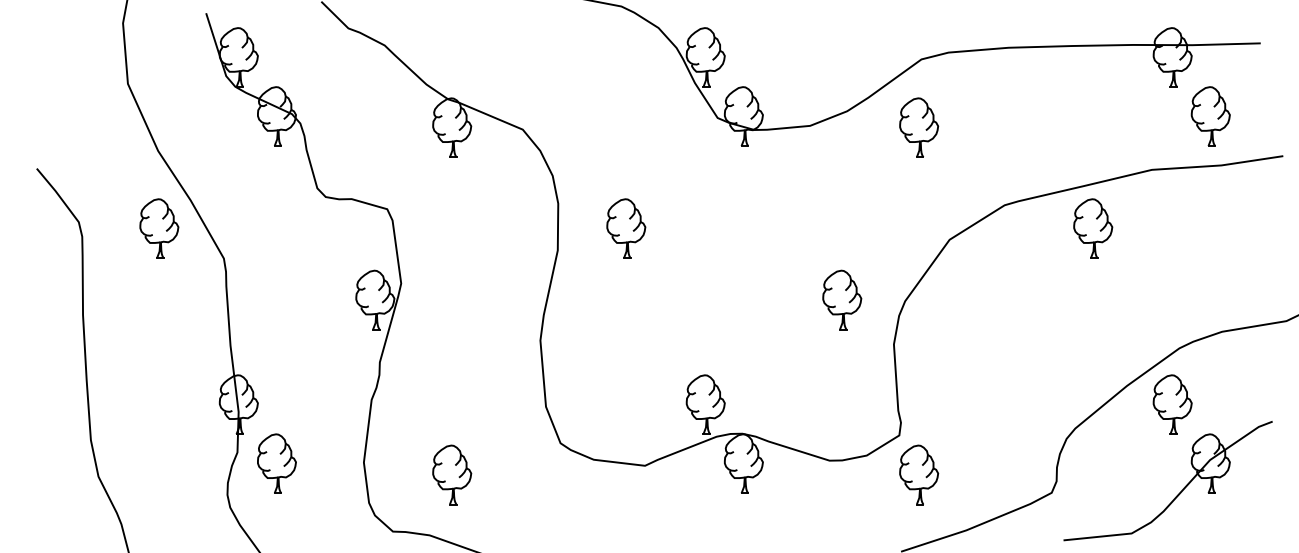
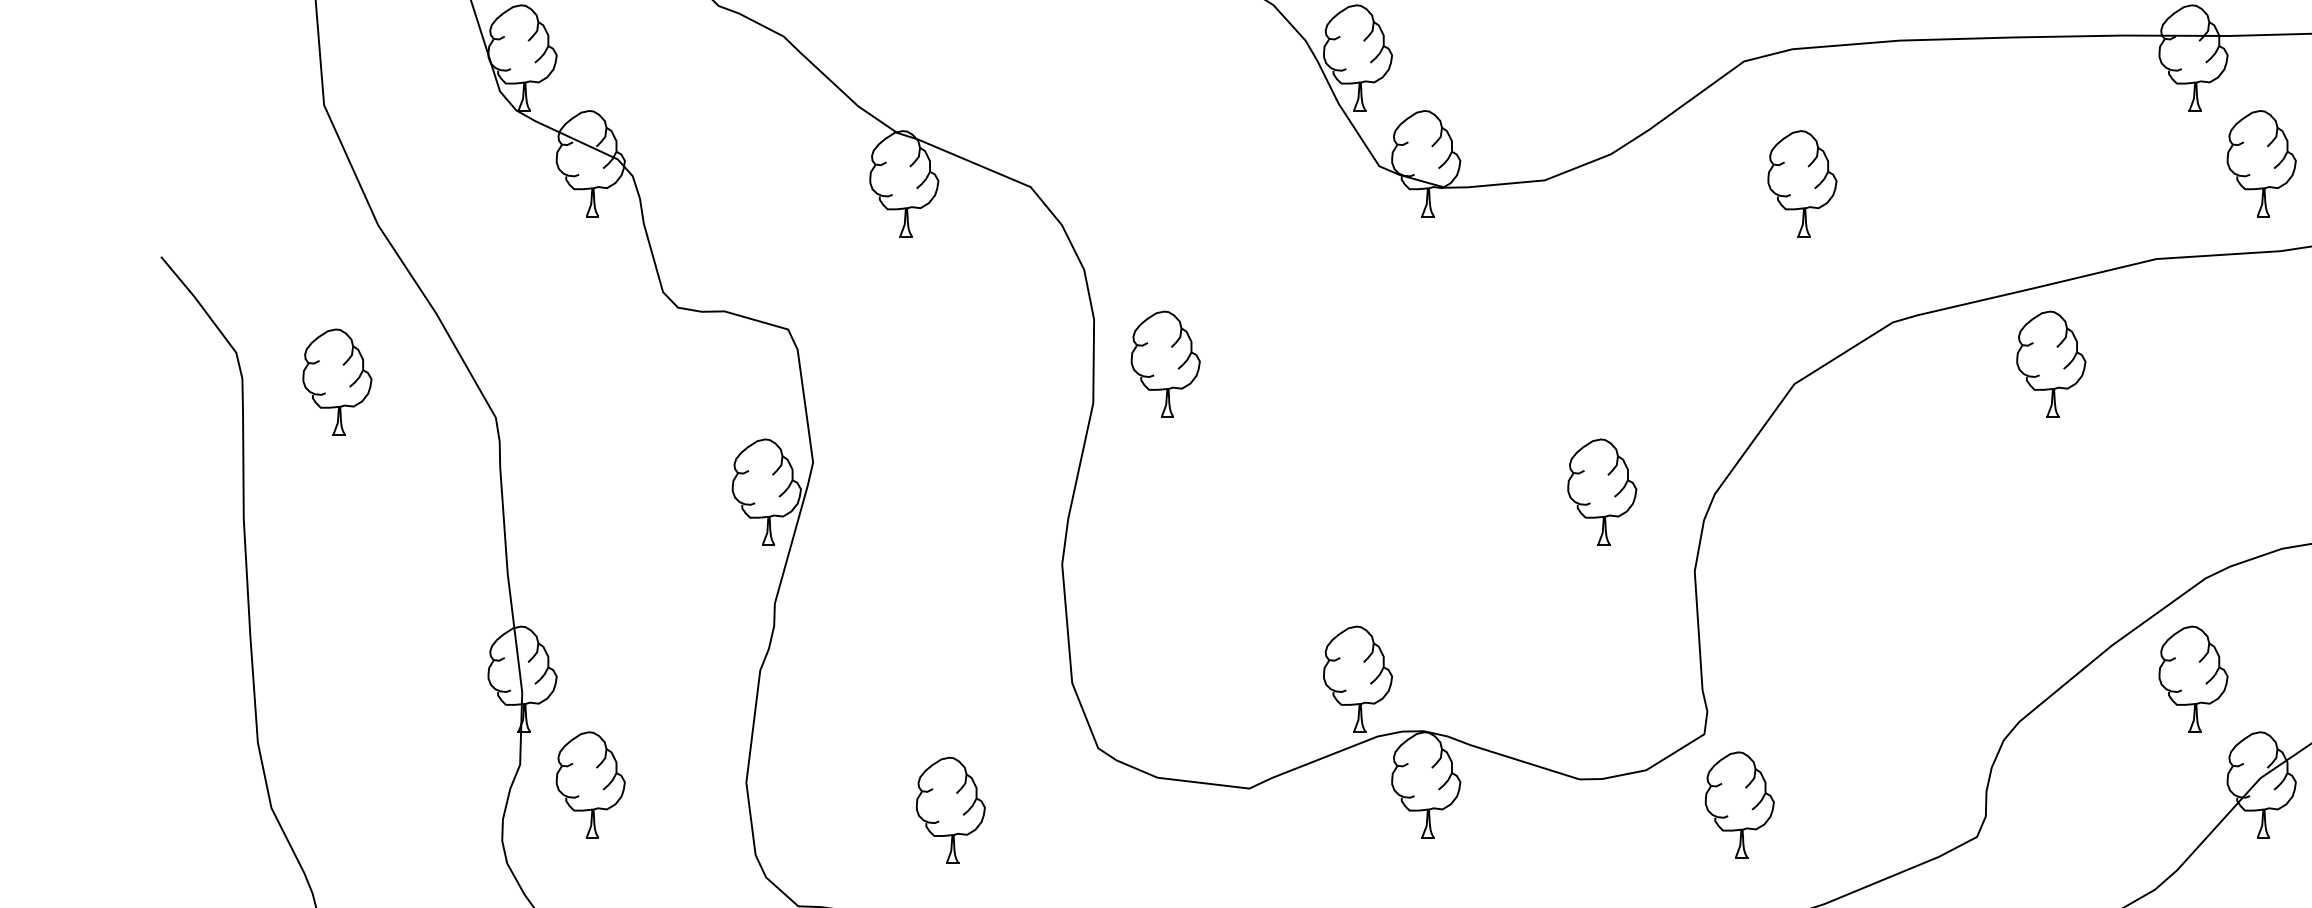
part: (919, 127) -> (1803, 183), moved
part: (159, 228) -> (337, 381), moved
part: (626, 228) -> (1166, 363), moved
part: (452, 474) -> (951, 809), moved

